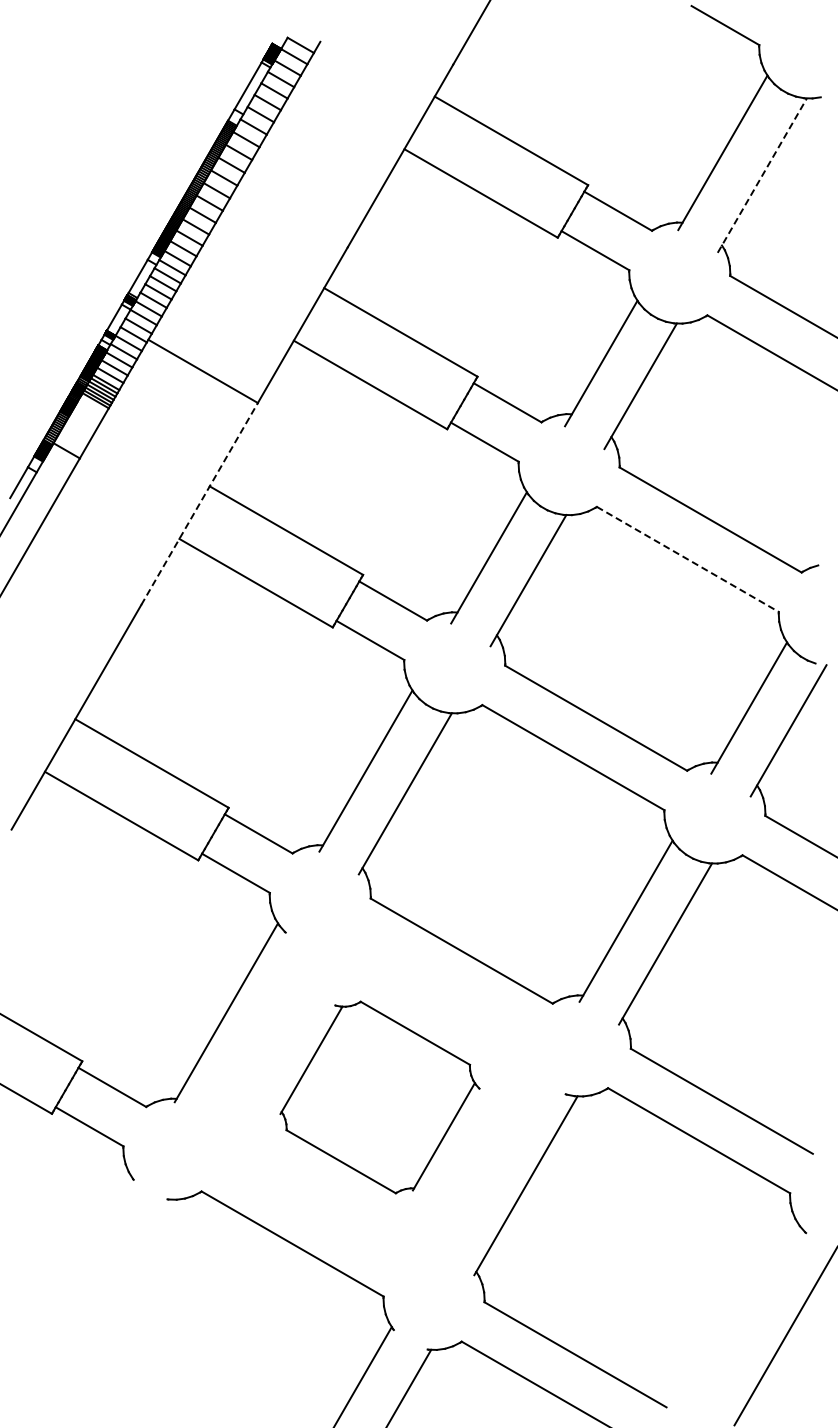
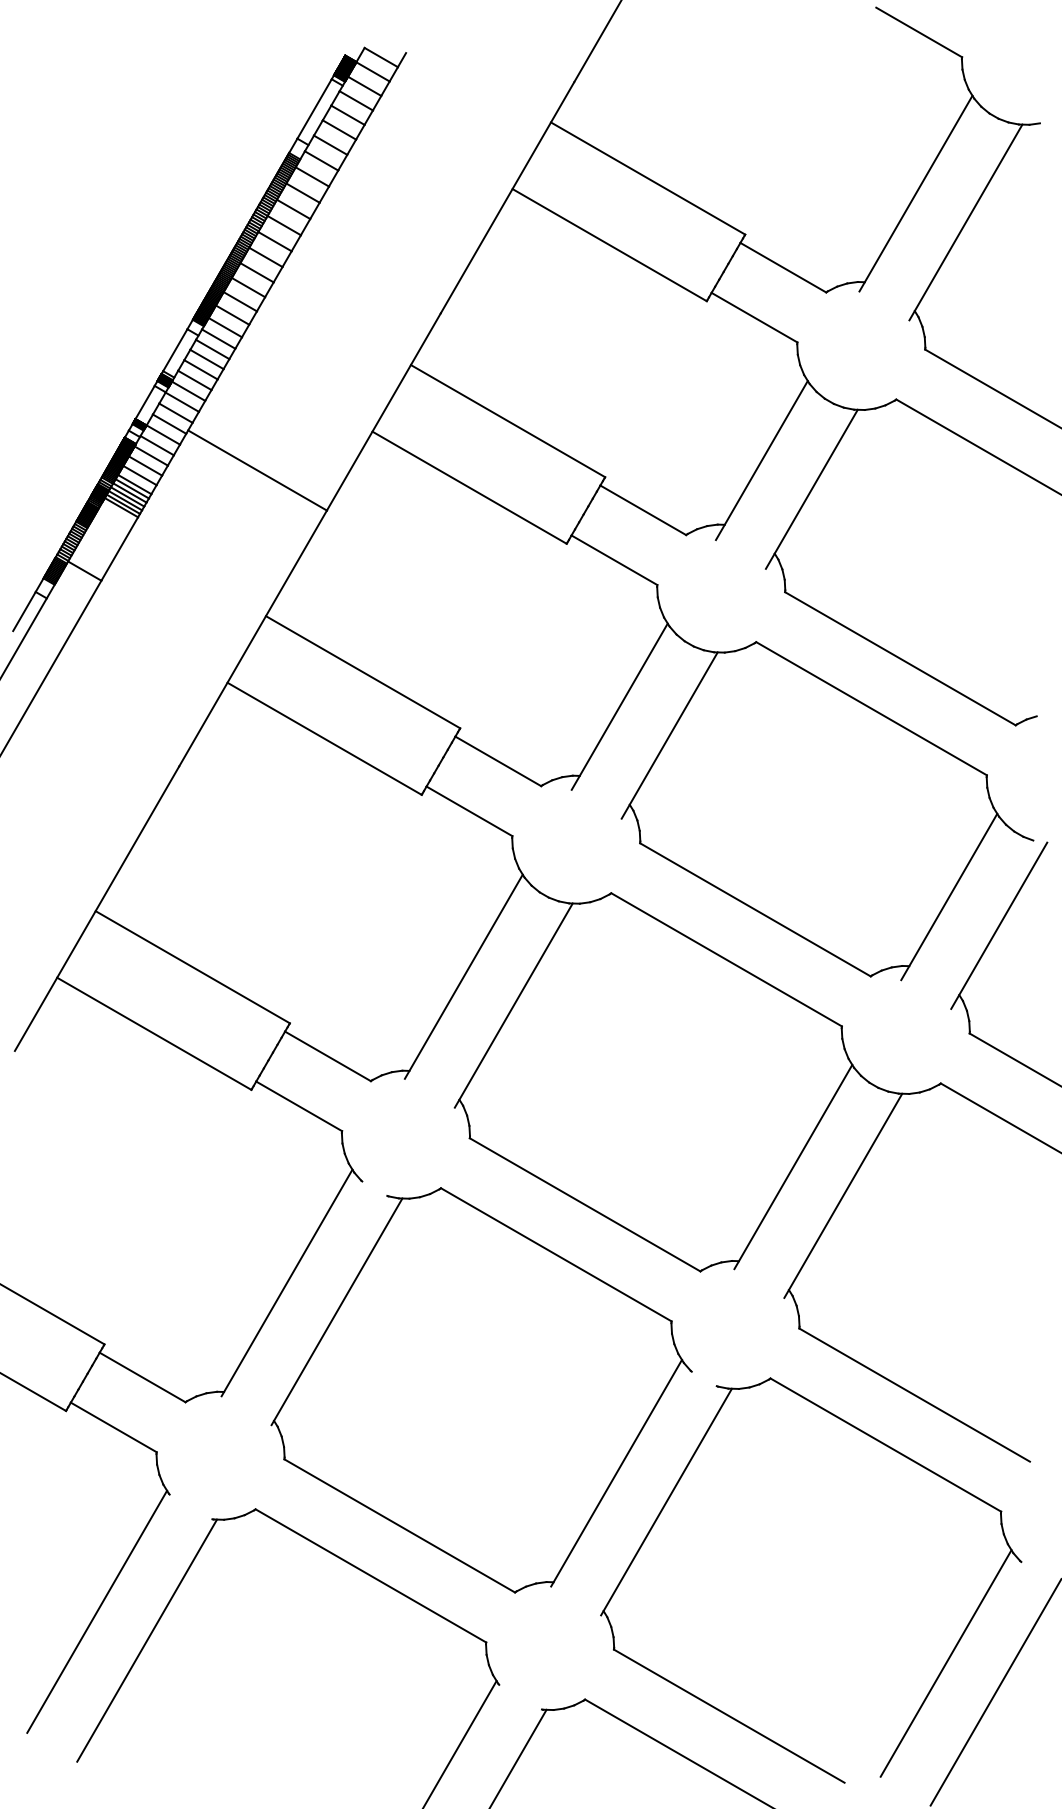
line: (762, 175) -> (966, 222), dashed -> solid
line: (199, 503) -> (252, 637), dashed -> solid
line: (688, 559) -> (872, 708), dashed -> solid
part: (379, 1097) -> (480, 1390), size x1.67
line: (76, 1271) -> (97, 1610), added
line: (115, 1294) -> (146, 1639), added
line: (746, 1312) -> (945, 1662), added

